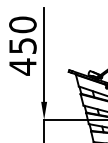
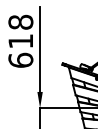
text: (22, 46) -> (20, 41), 450 -> 618

